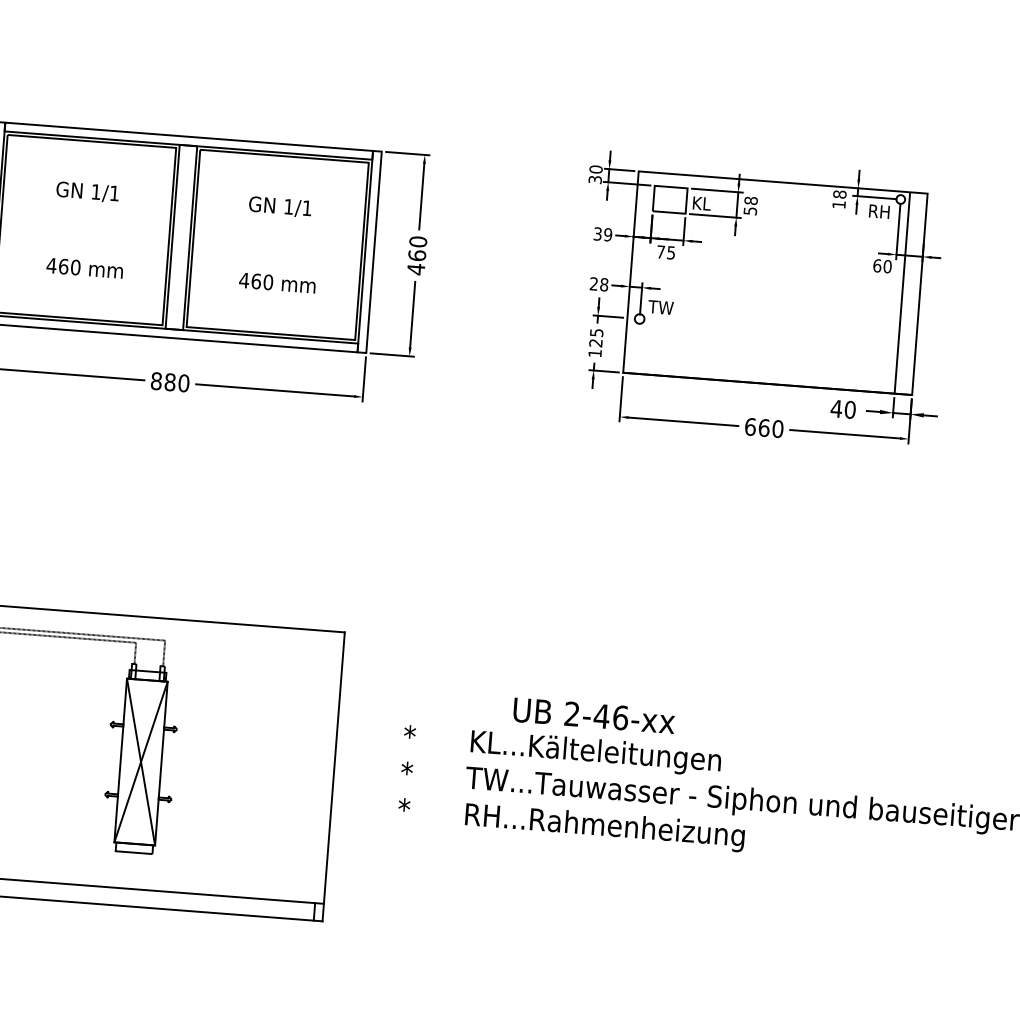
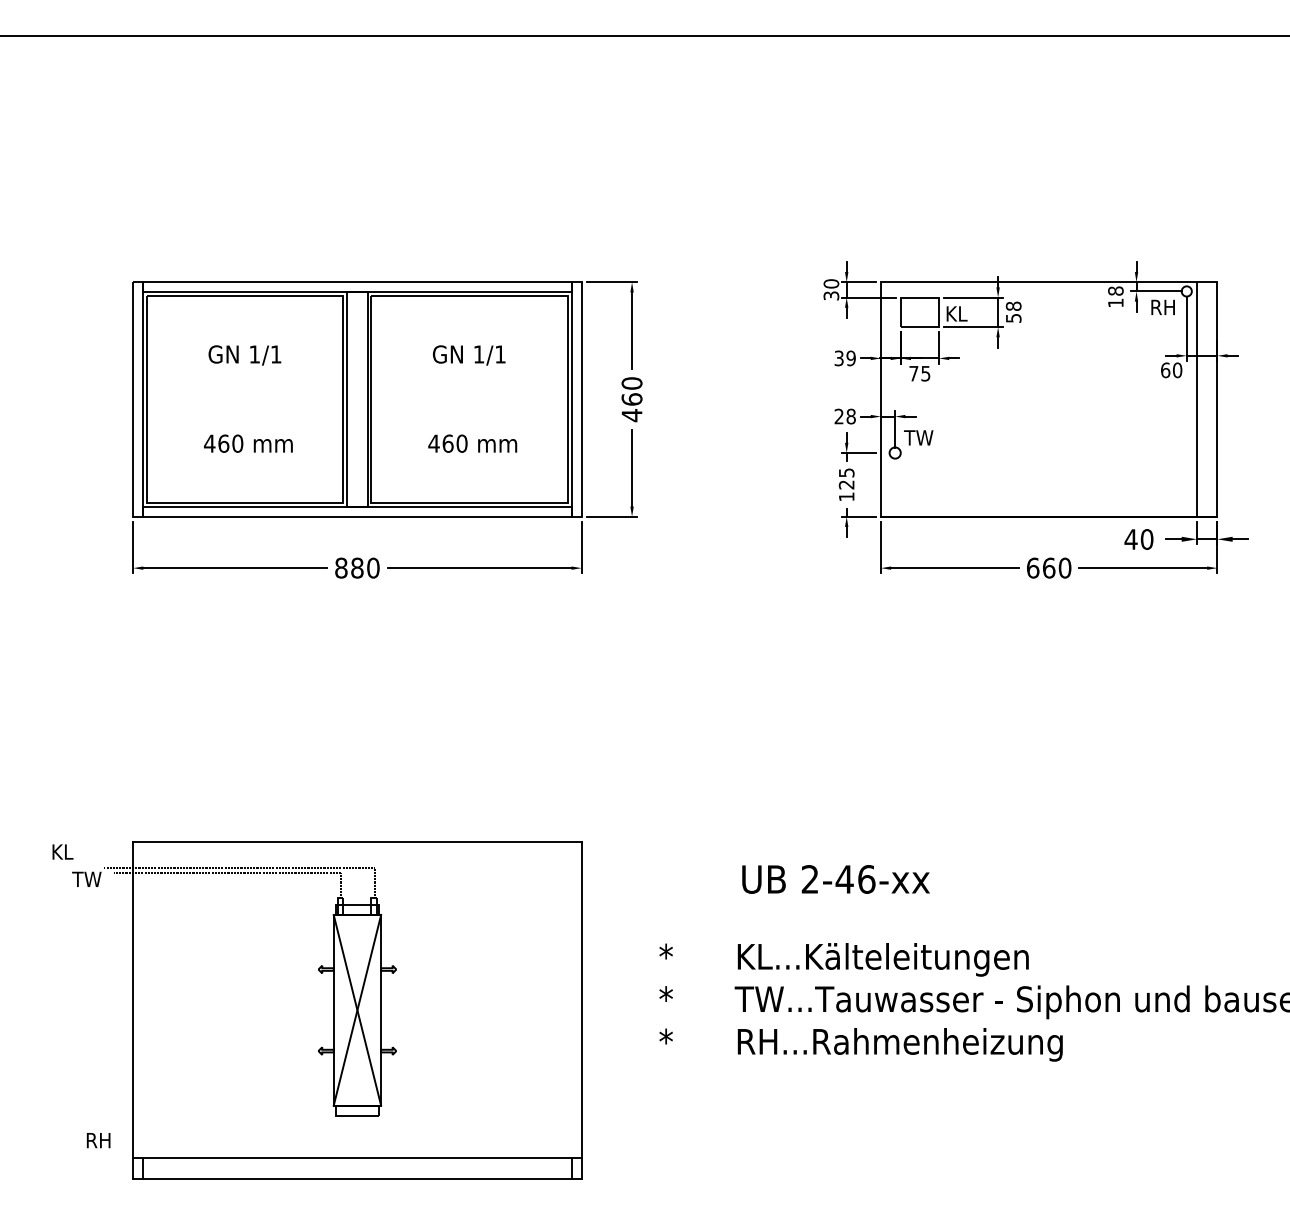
text: (593, 715) -> (835, 879), moved

